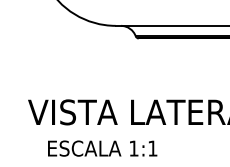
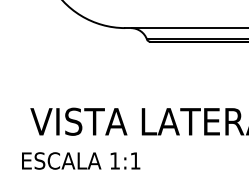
text: (102, 148) -> (81, 160), moved

